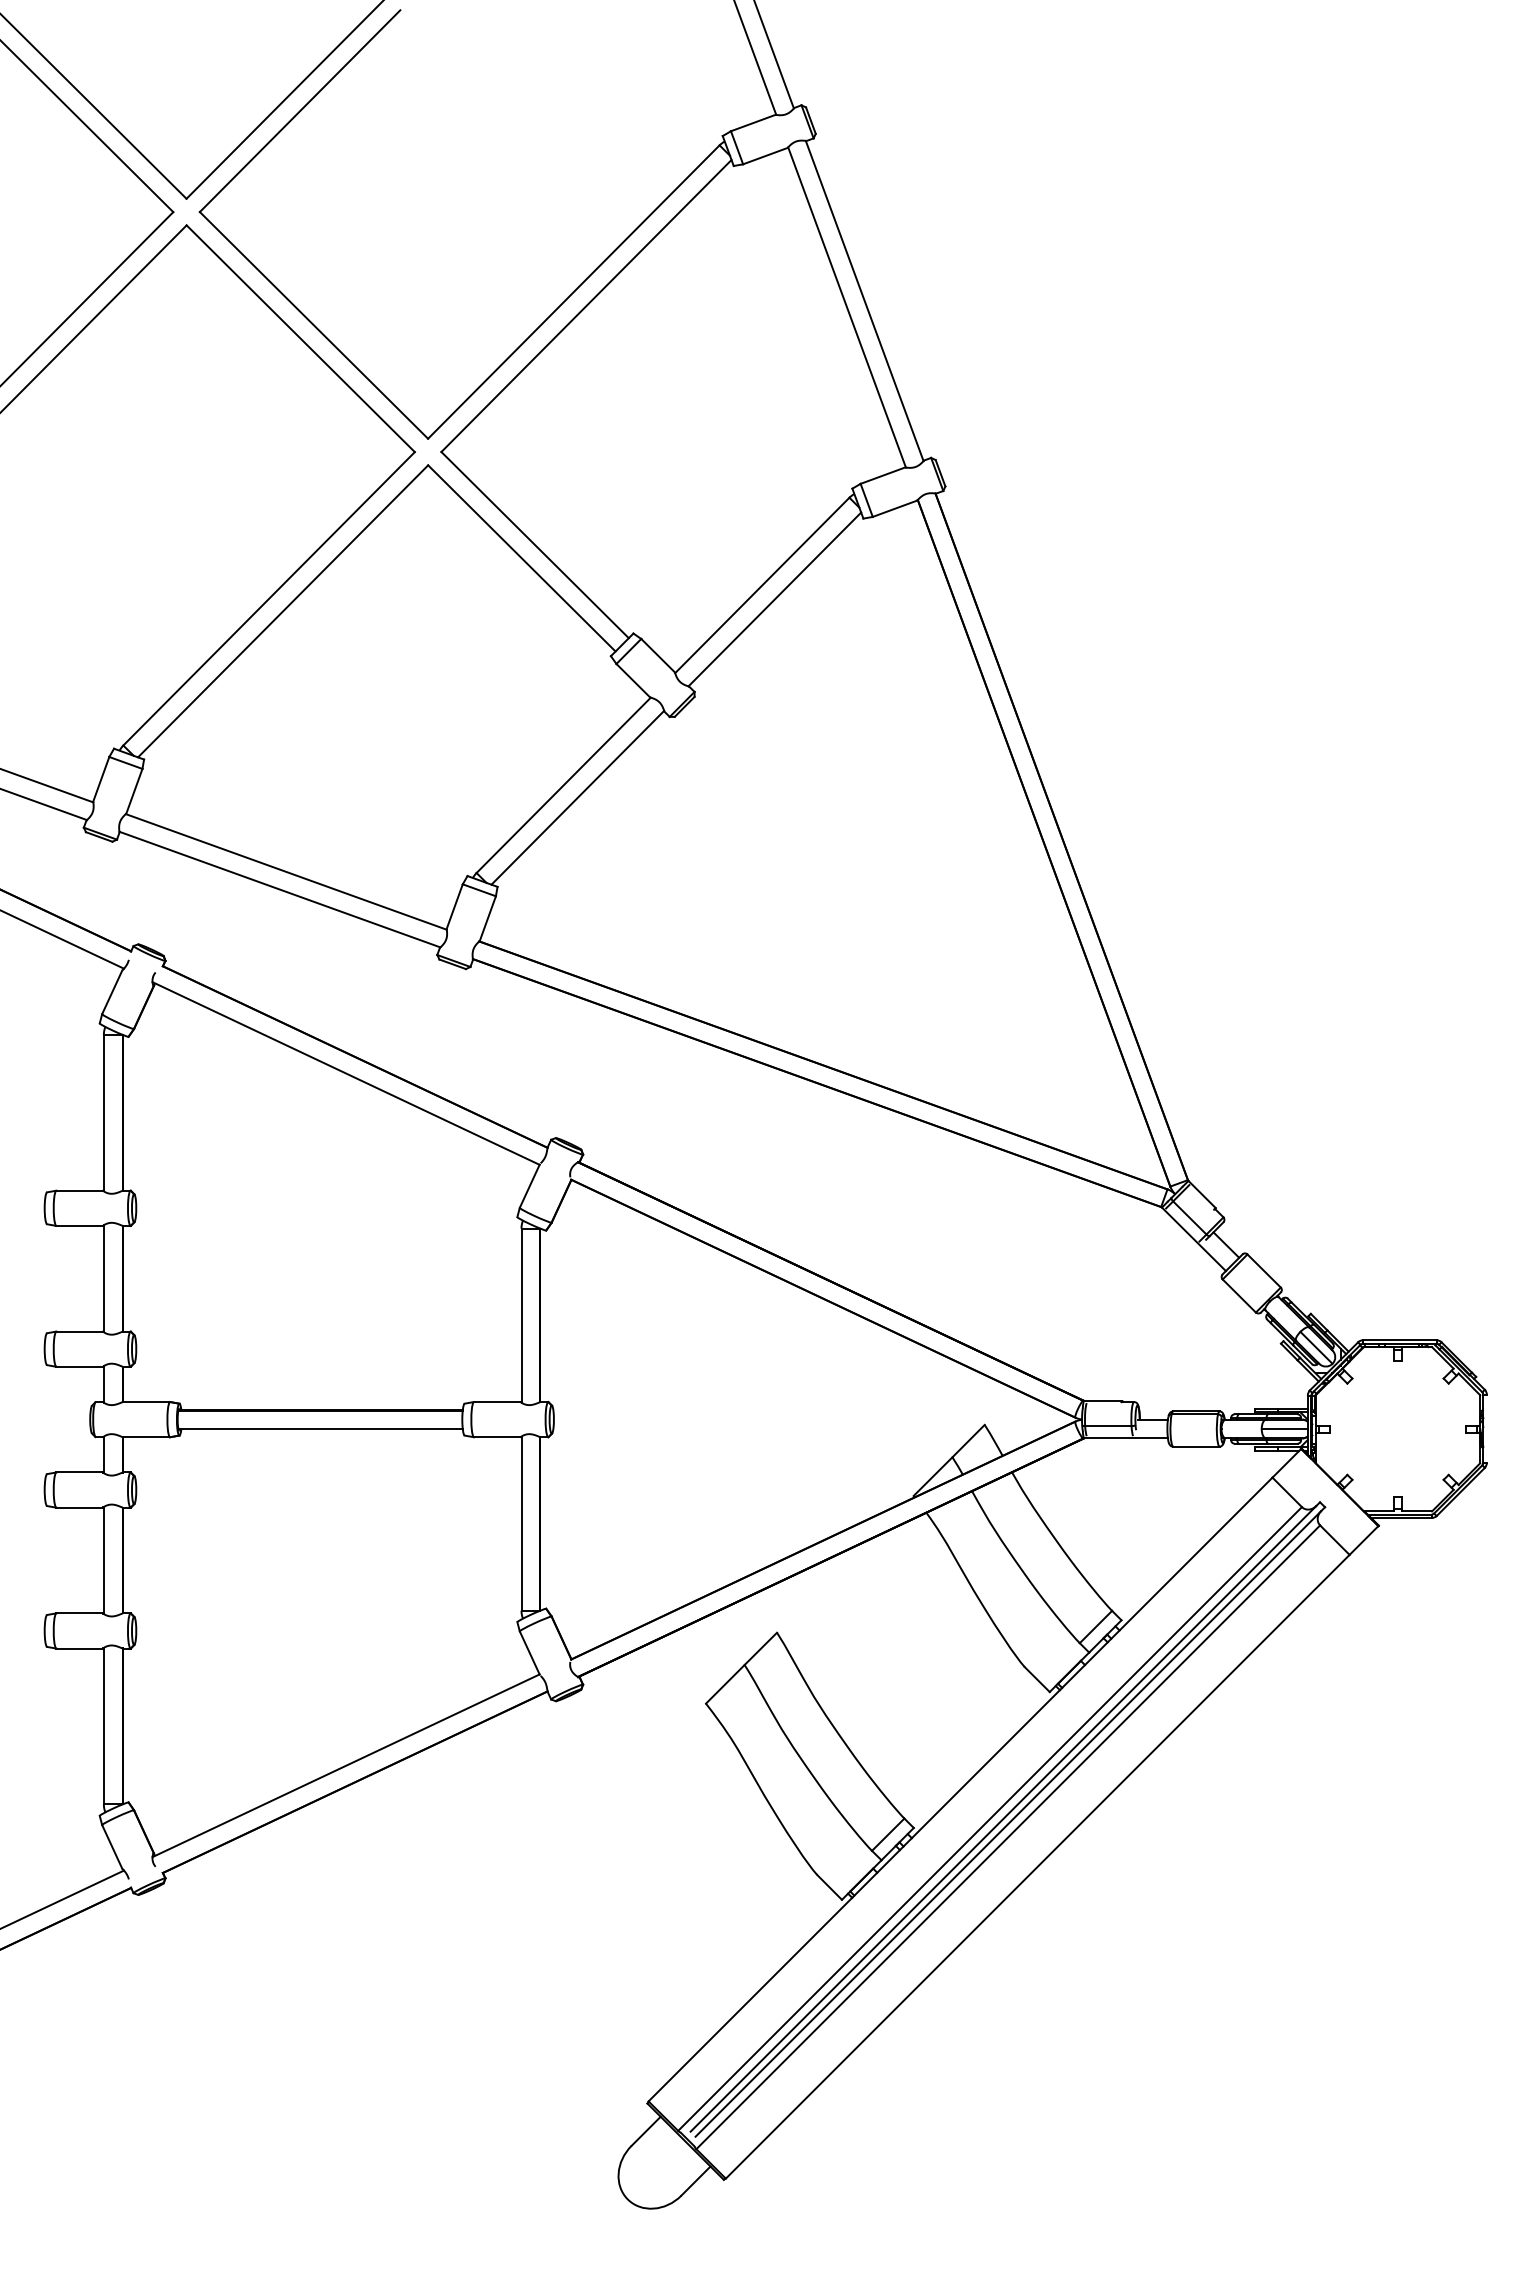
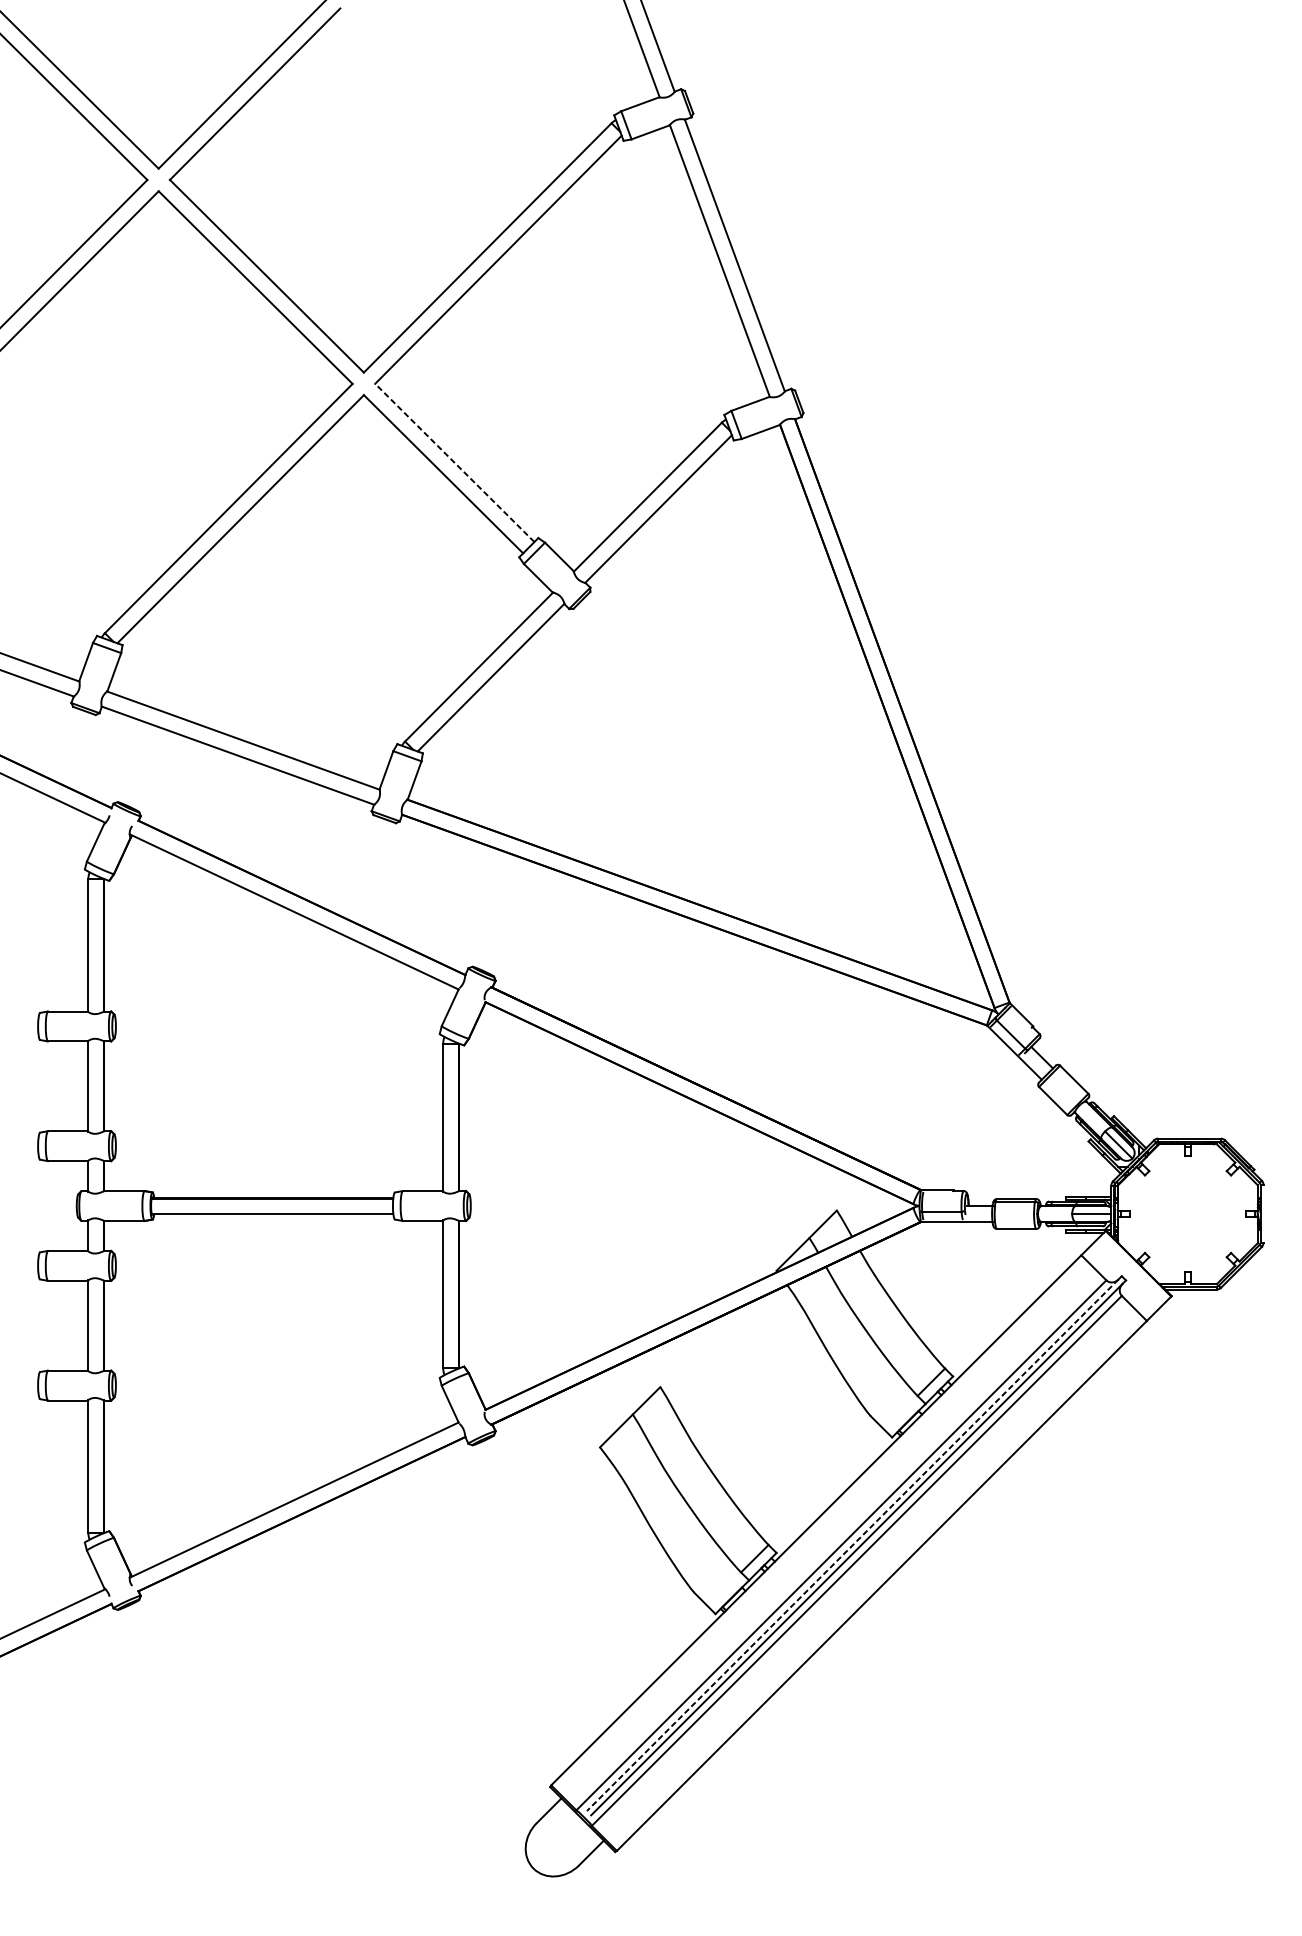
line: (534, 544) -> (454, 462), solid -> dashed
line: (1003, 1819) -> (852, 1545), solid -> dashed

